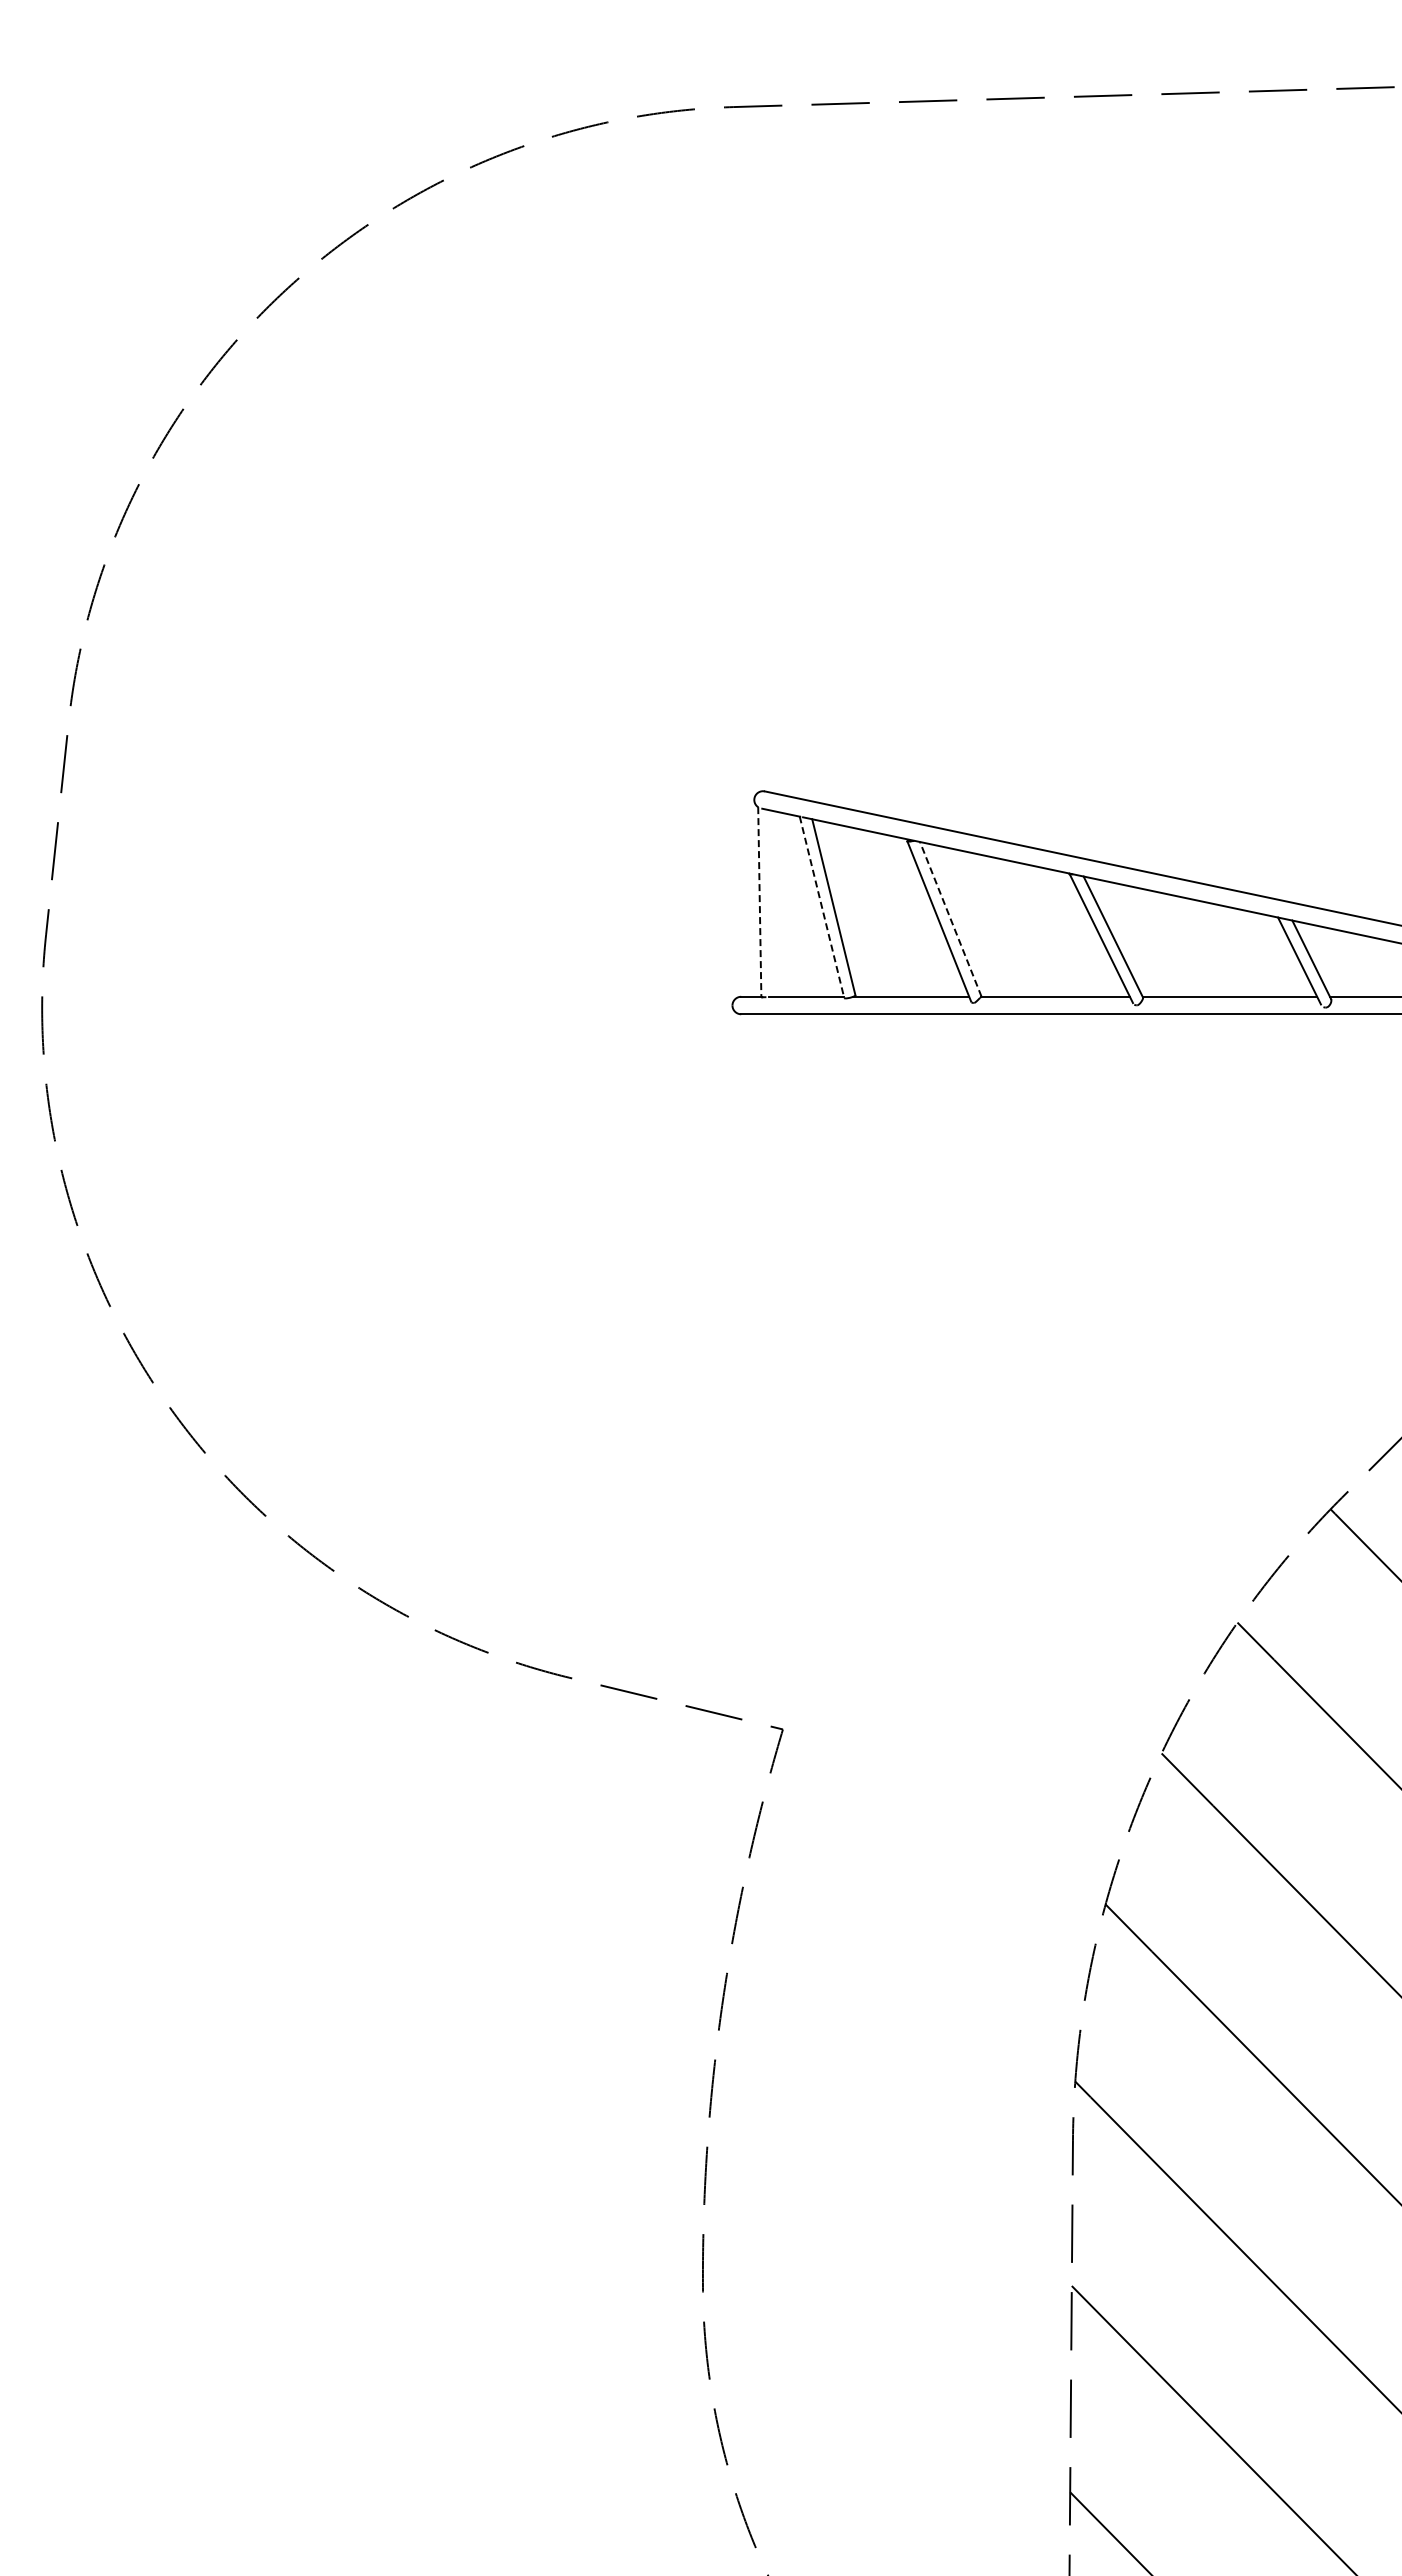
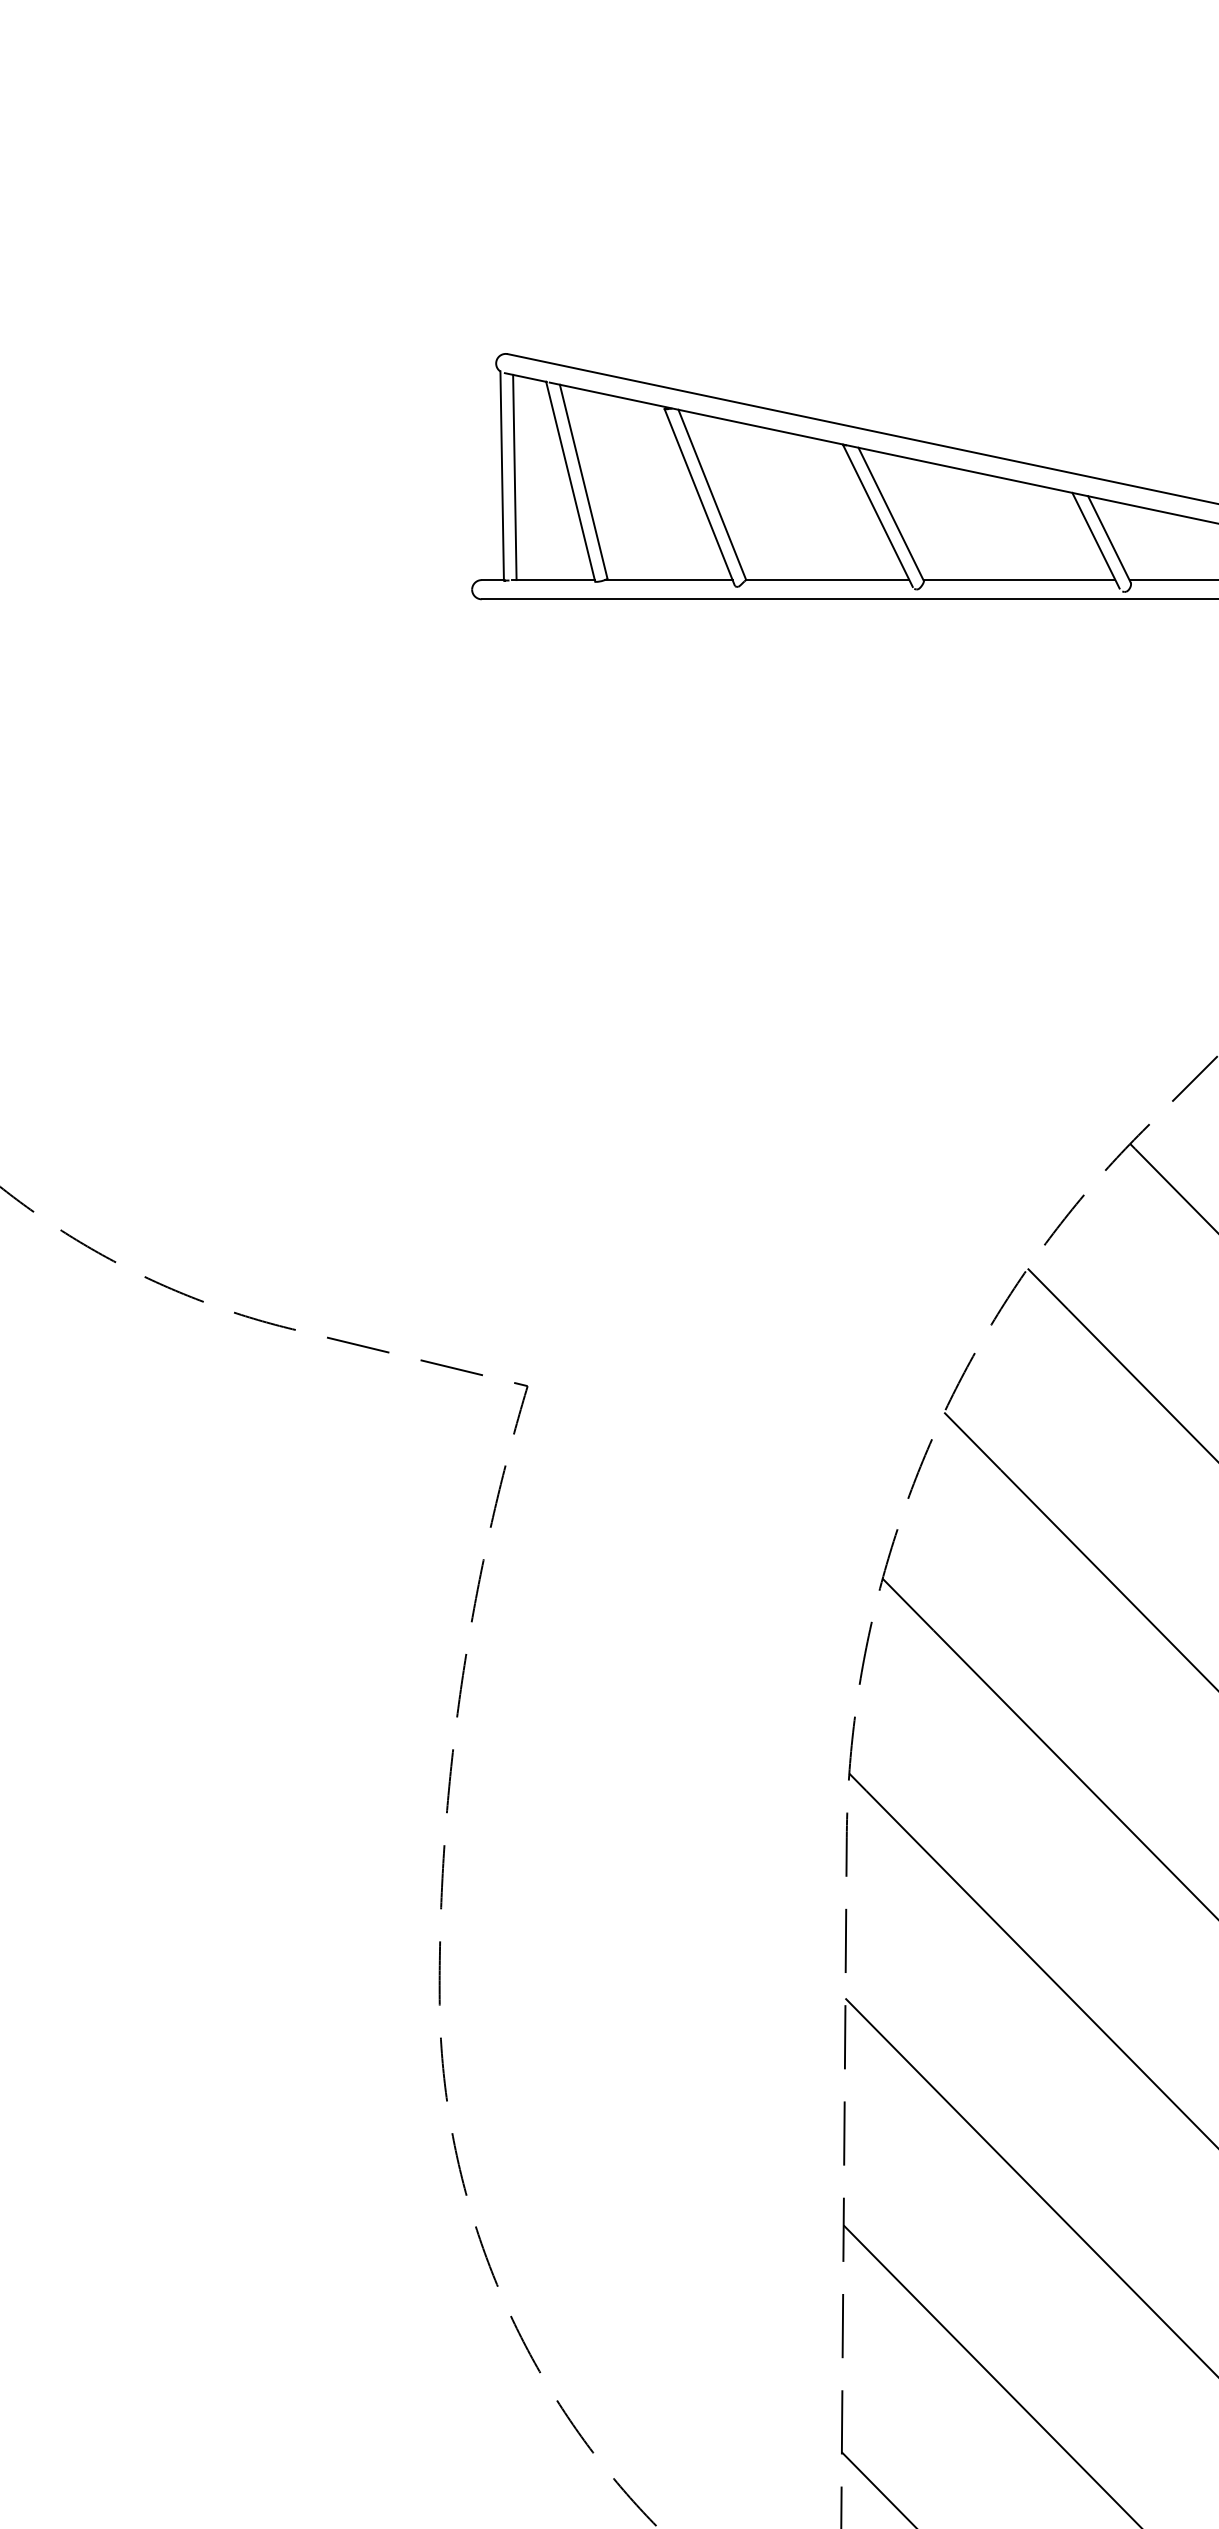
line: (759, 902) -> (501, 476), dashed -> solid
line: (770, 903) -> (513, 477), added
line: (822, 907) -> (571, 481), dashed -> solid
line: (950, 918) -> (712, 493), dashed -> solid

